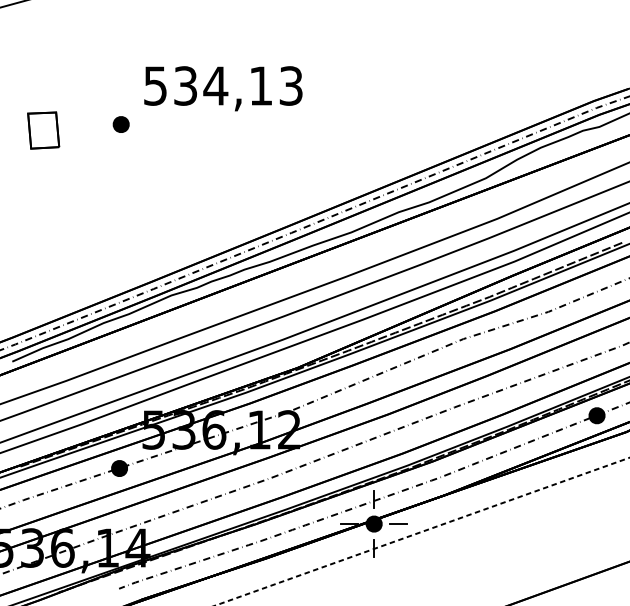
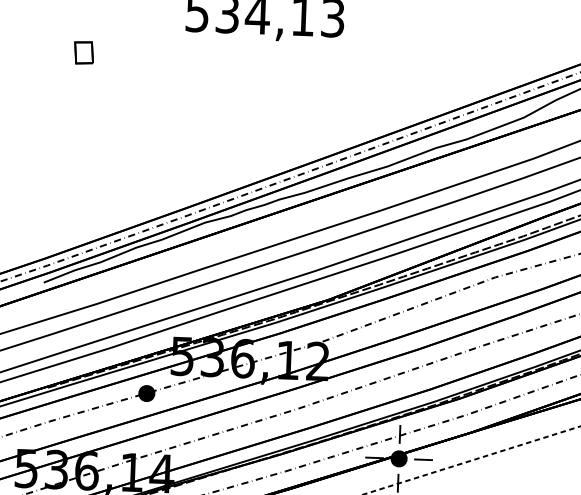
part: (120, 124) -> (160, 49), removed
part: (43, 130) -> (83, 52), size x0.6

